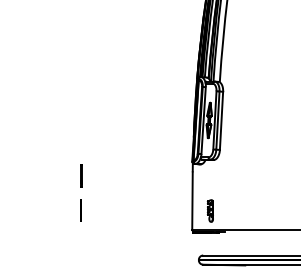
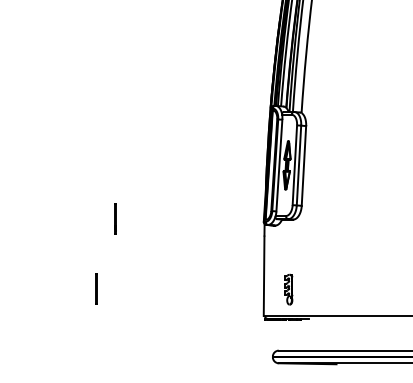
line: (81, 175) -> (115, 218), moved
line: (80, 210) -> (95, 288), moved

